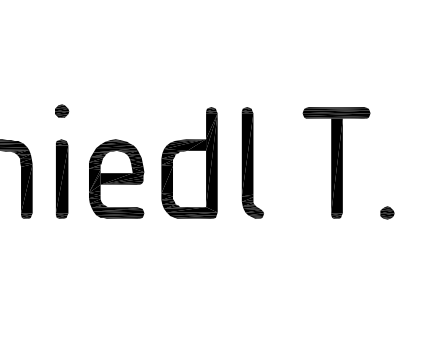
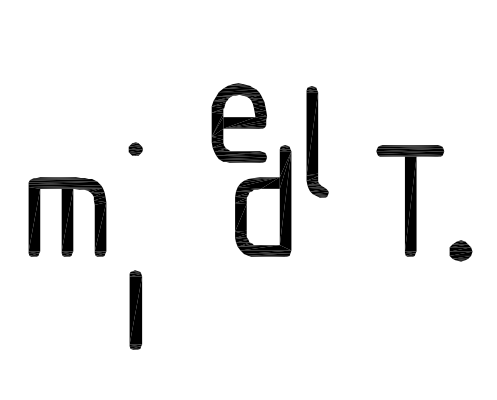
part: (252, 162) -> (317, 141), moved
part: (61, 178) -> (135, 309), moved
part: (115, 178) -> (238, 122), moved
part: (387, 212) -> (461, 250), size x1.6

